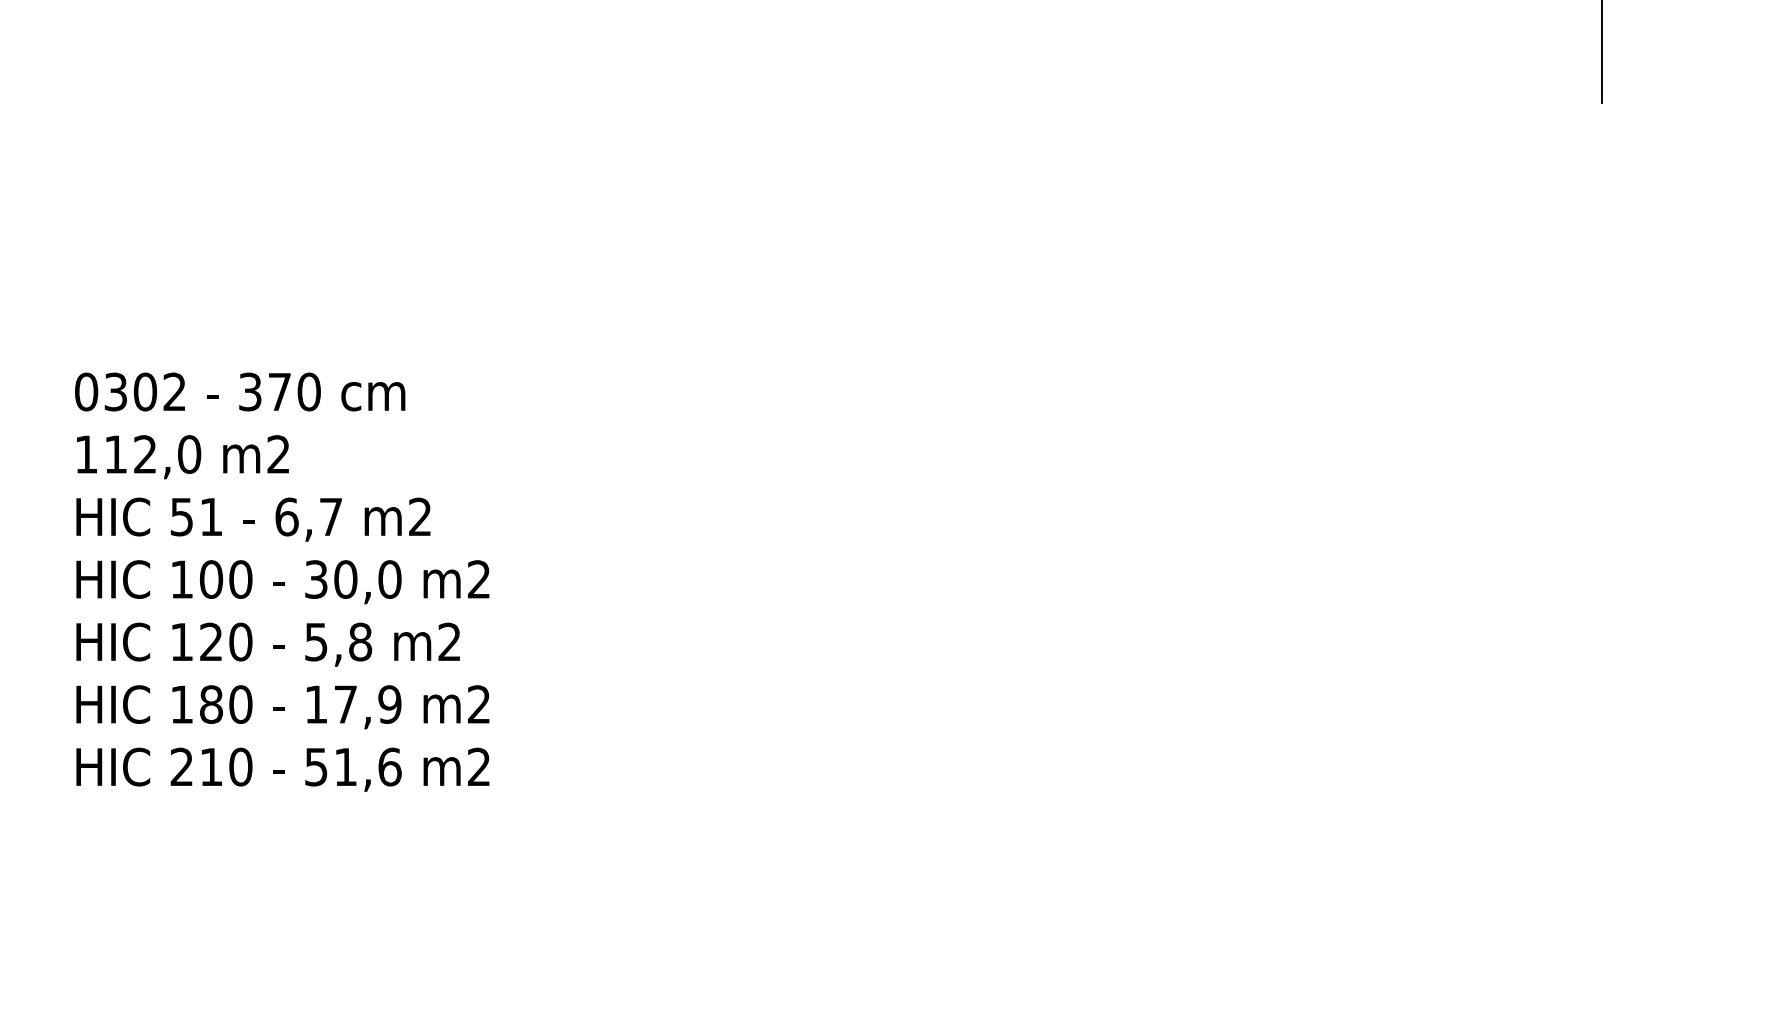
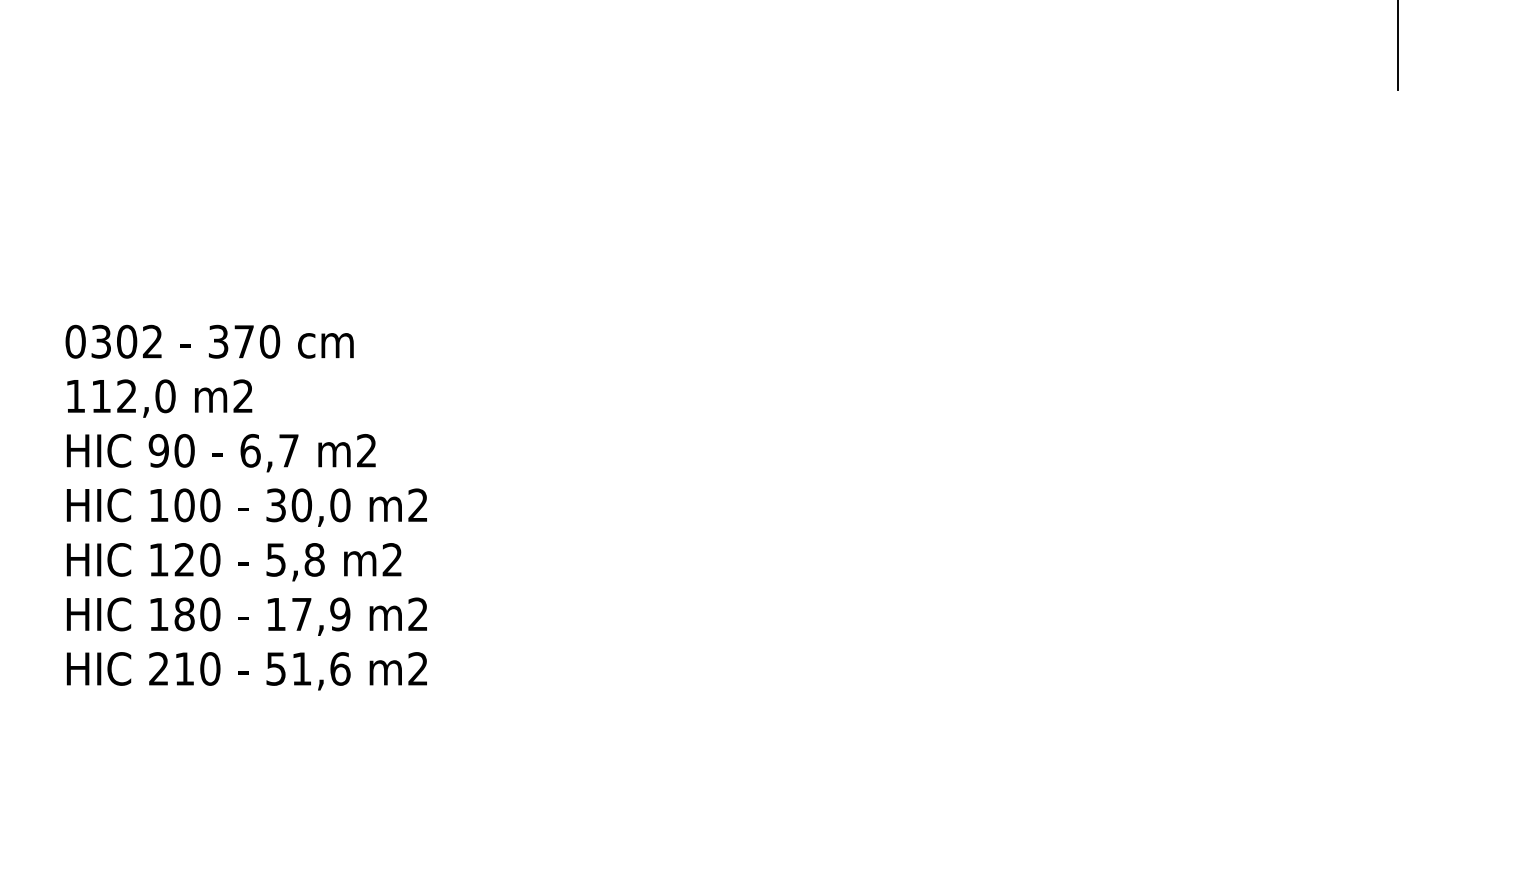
text: (196, 516) -> (171, 450), 51 -> 90

